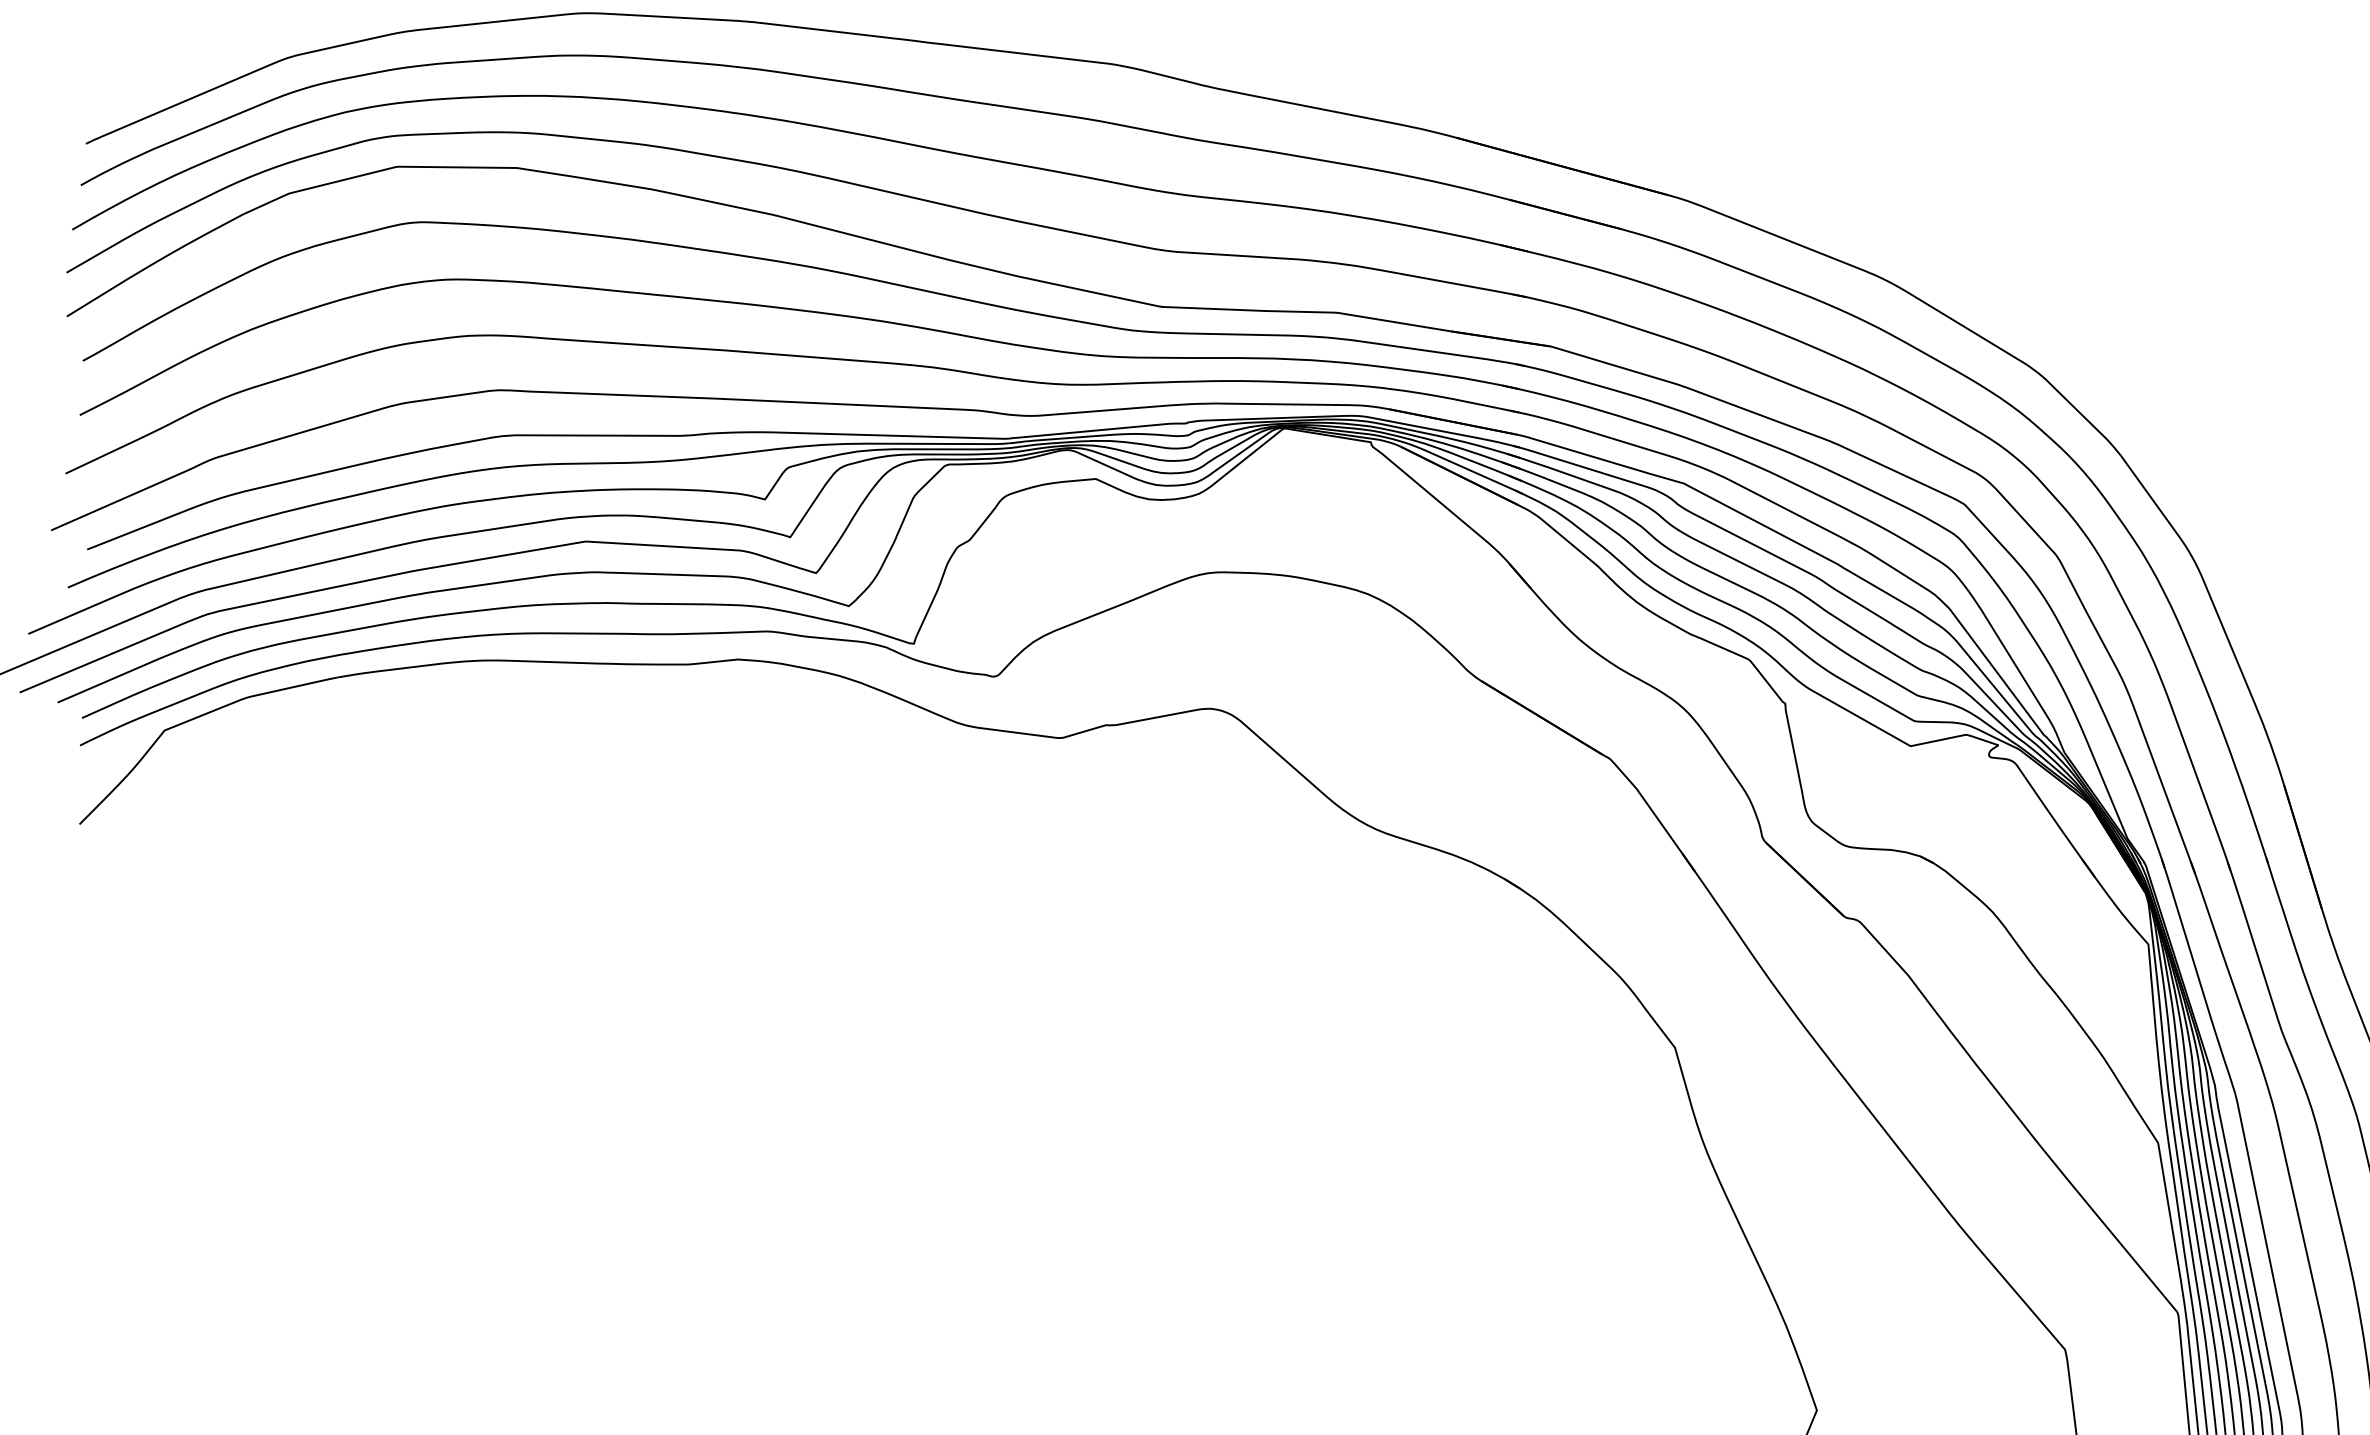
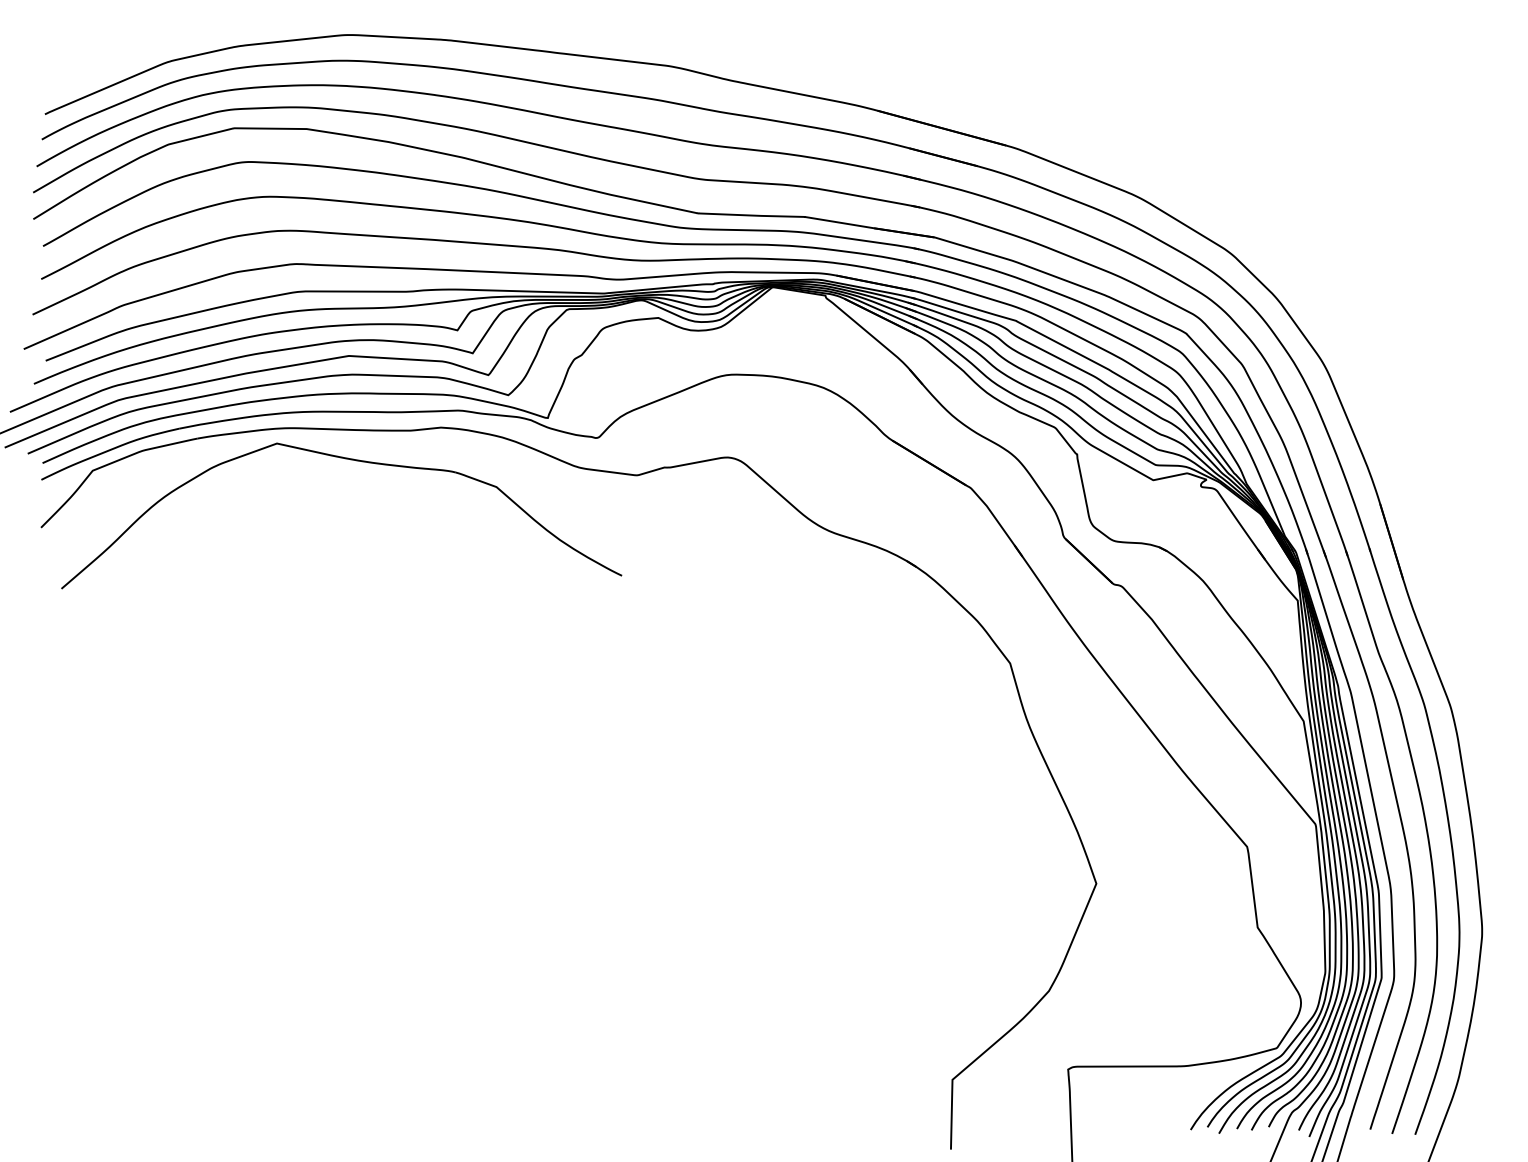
part: (588, 713) -> (350, 460), added

